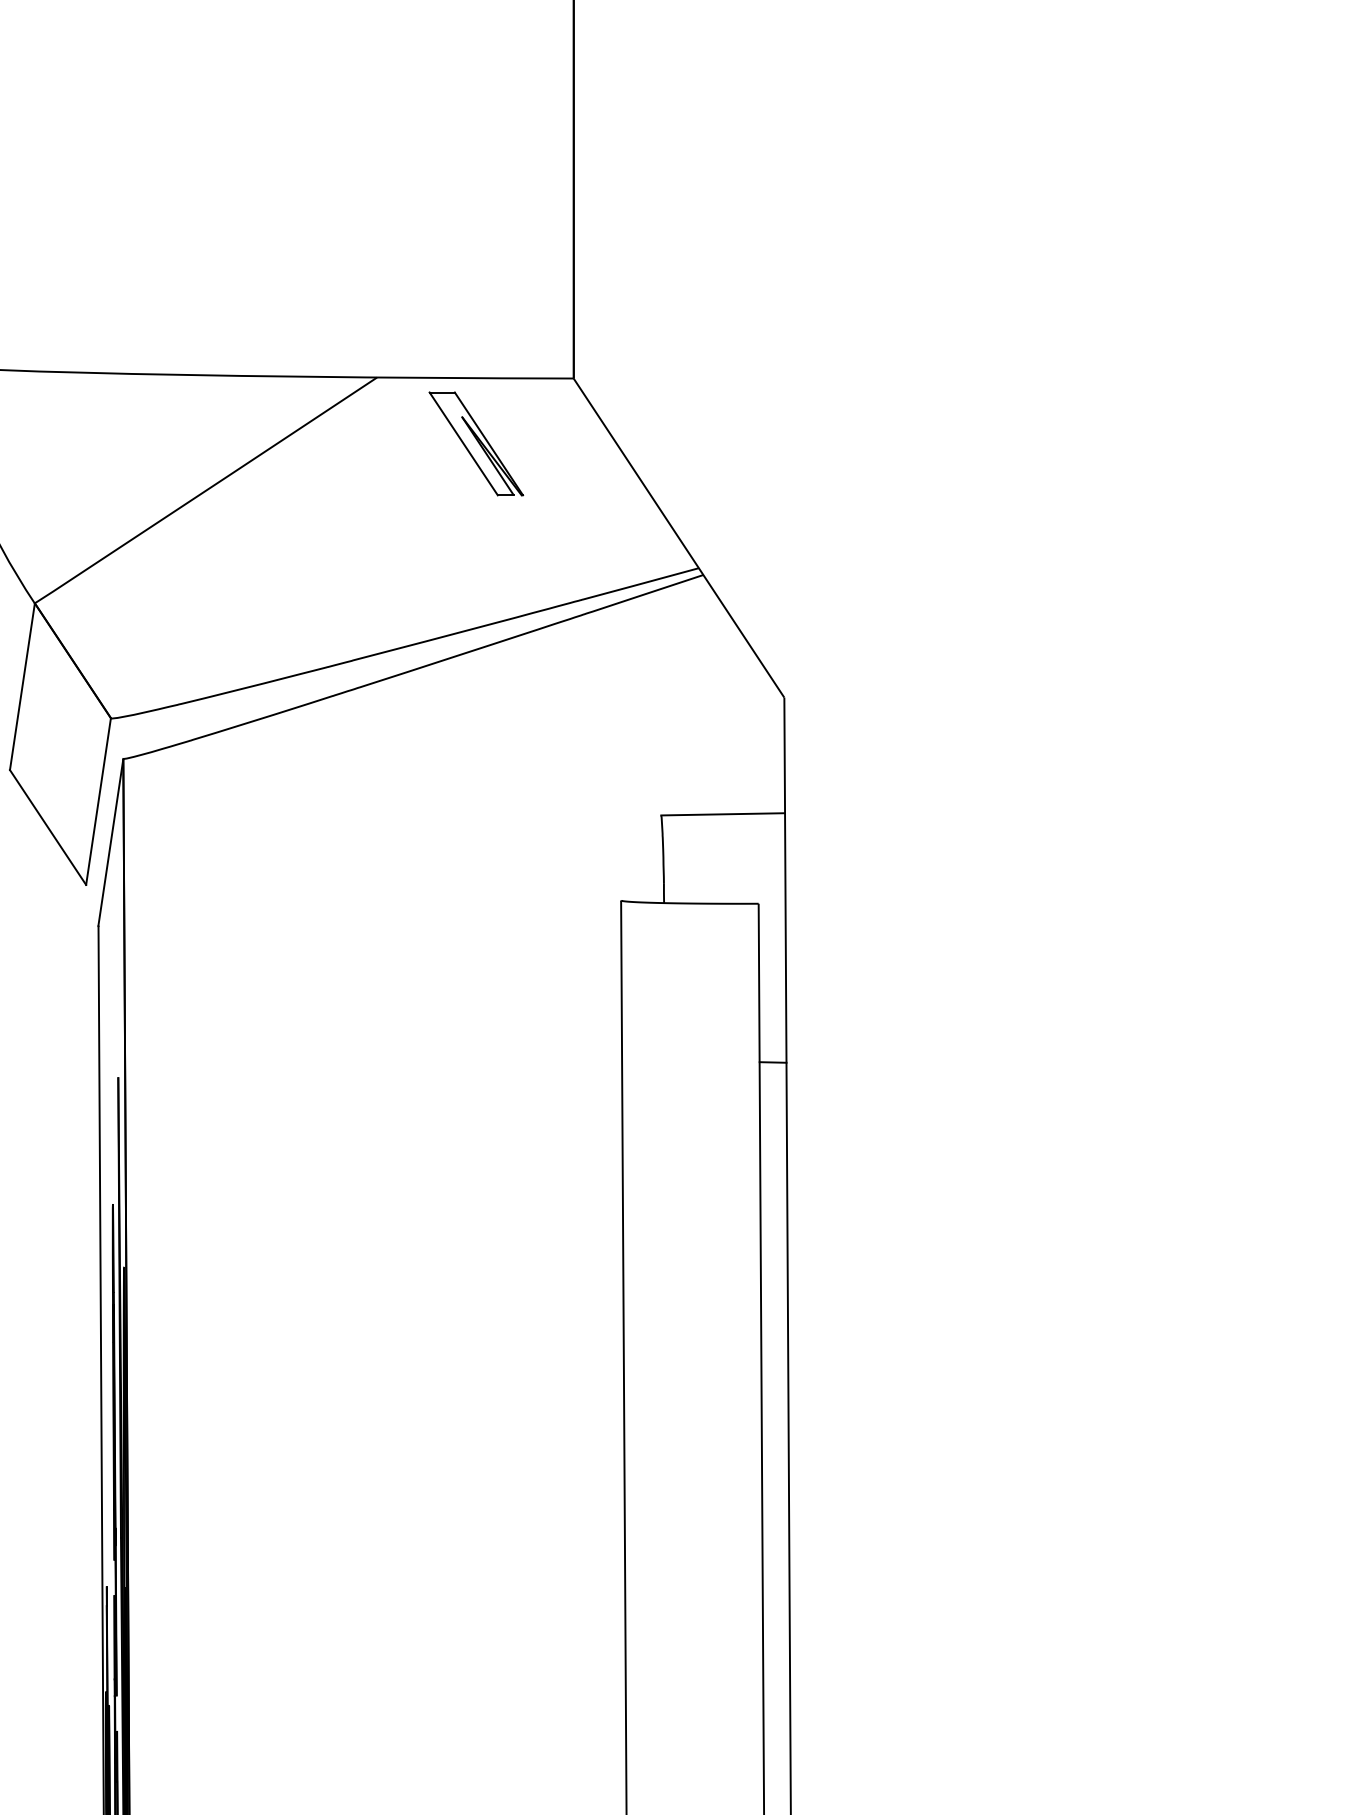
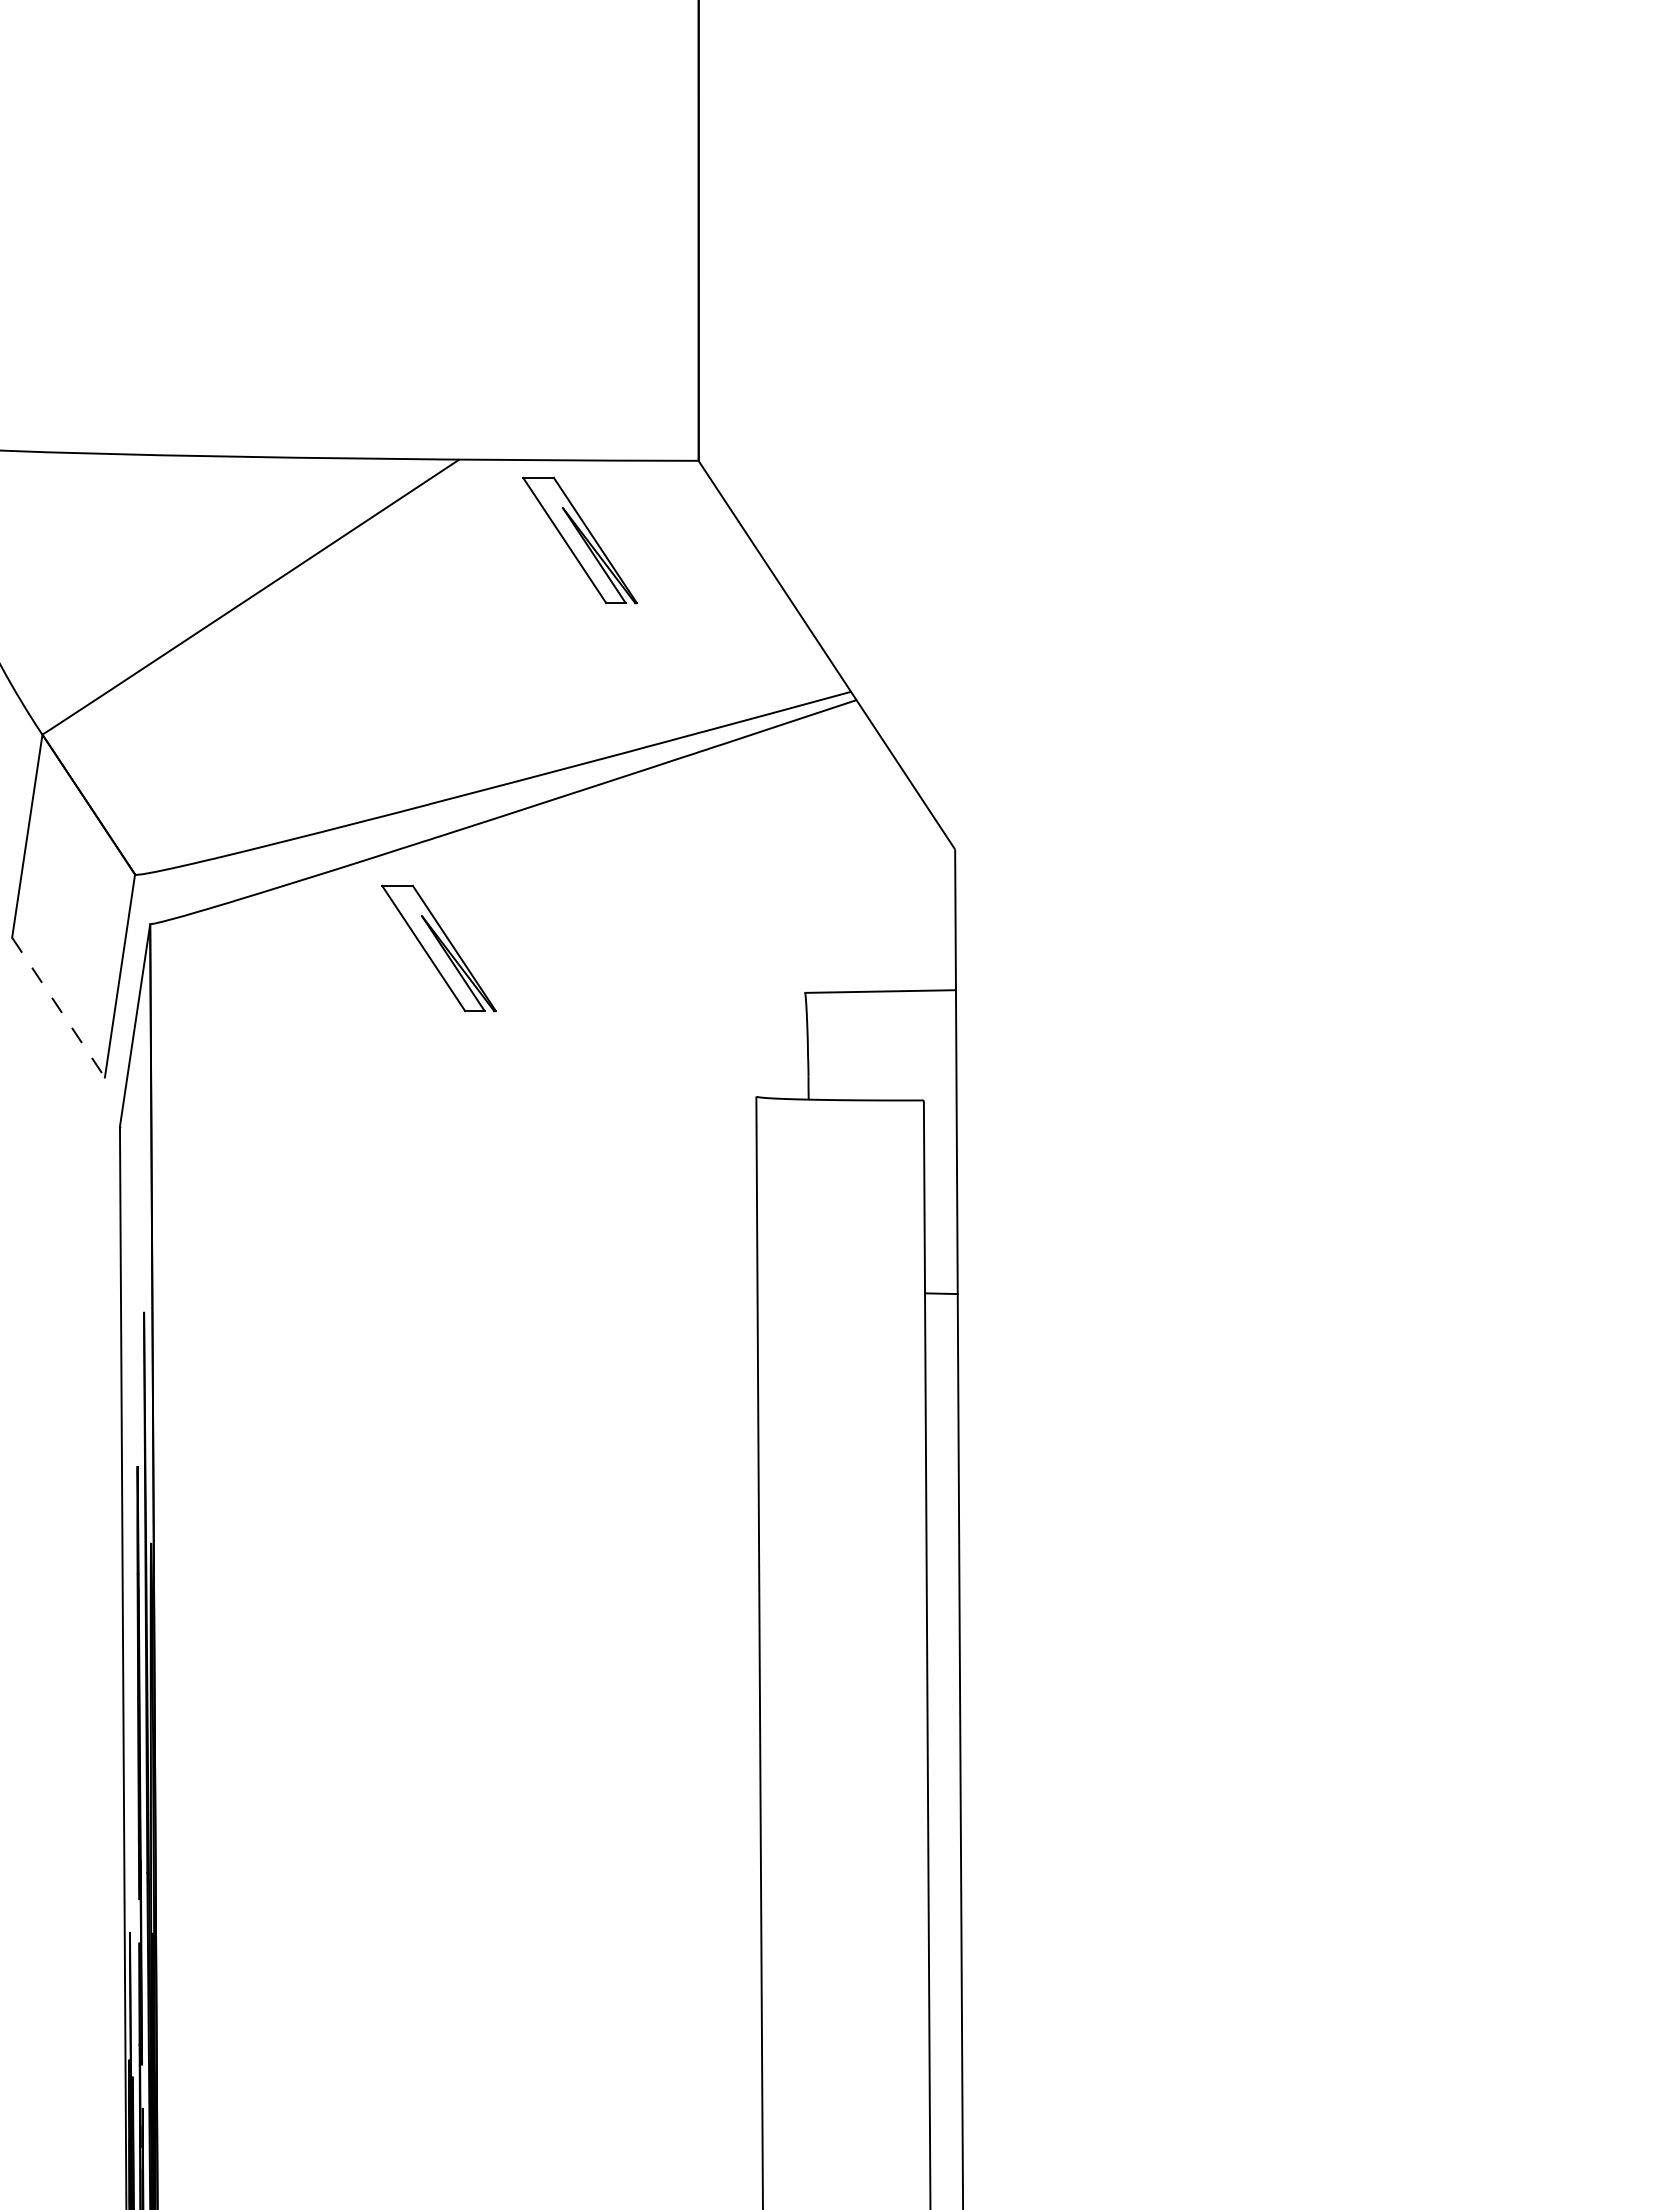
part: (360, 778) -> (438, 948), added
line: (48, 827) -> (58, 1007), solid -> dashed

